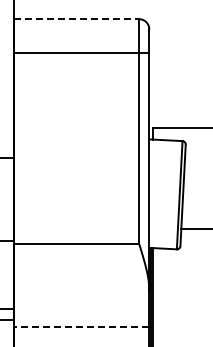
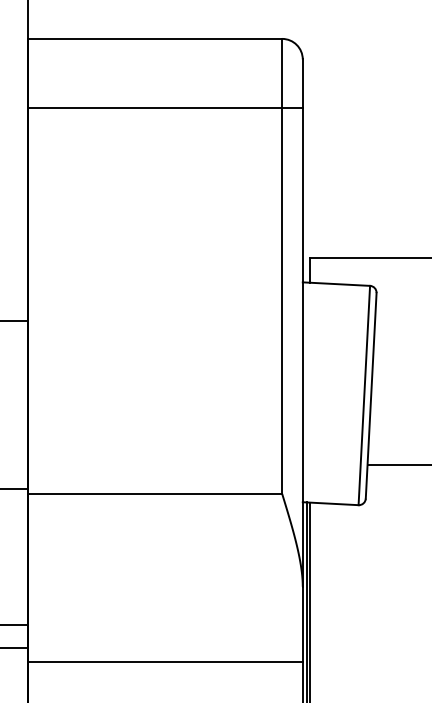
line: (76, 19) -> (155, 39), dashed -> solid
line: (81, 326) -> (165, 661), dashed -> solid

